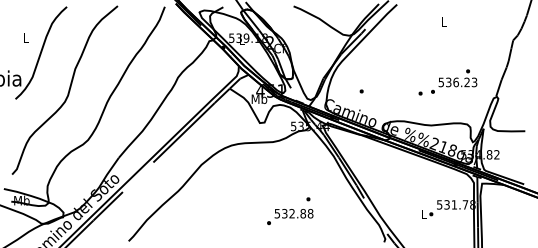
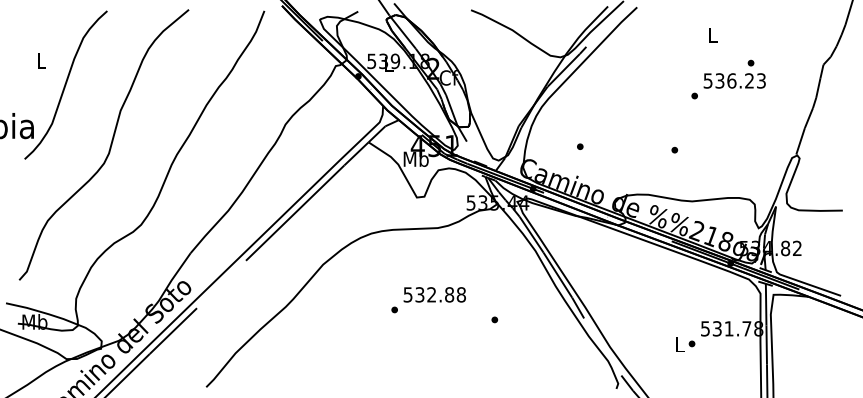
text: (454, 81) -> (729, 79), moved
text: (290, 217) -> (429, 300), moved

